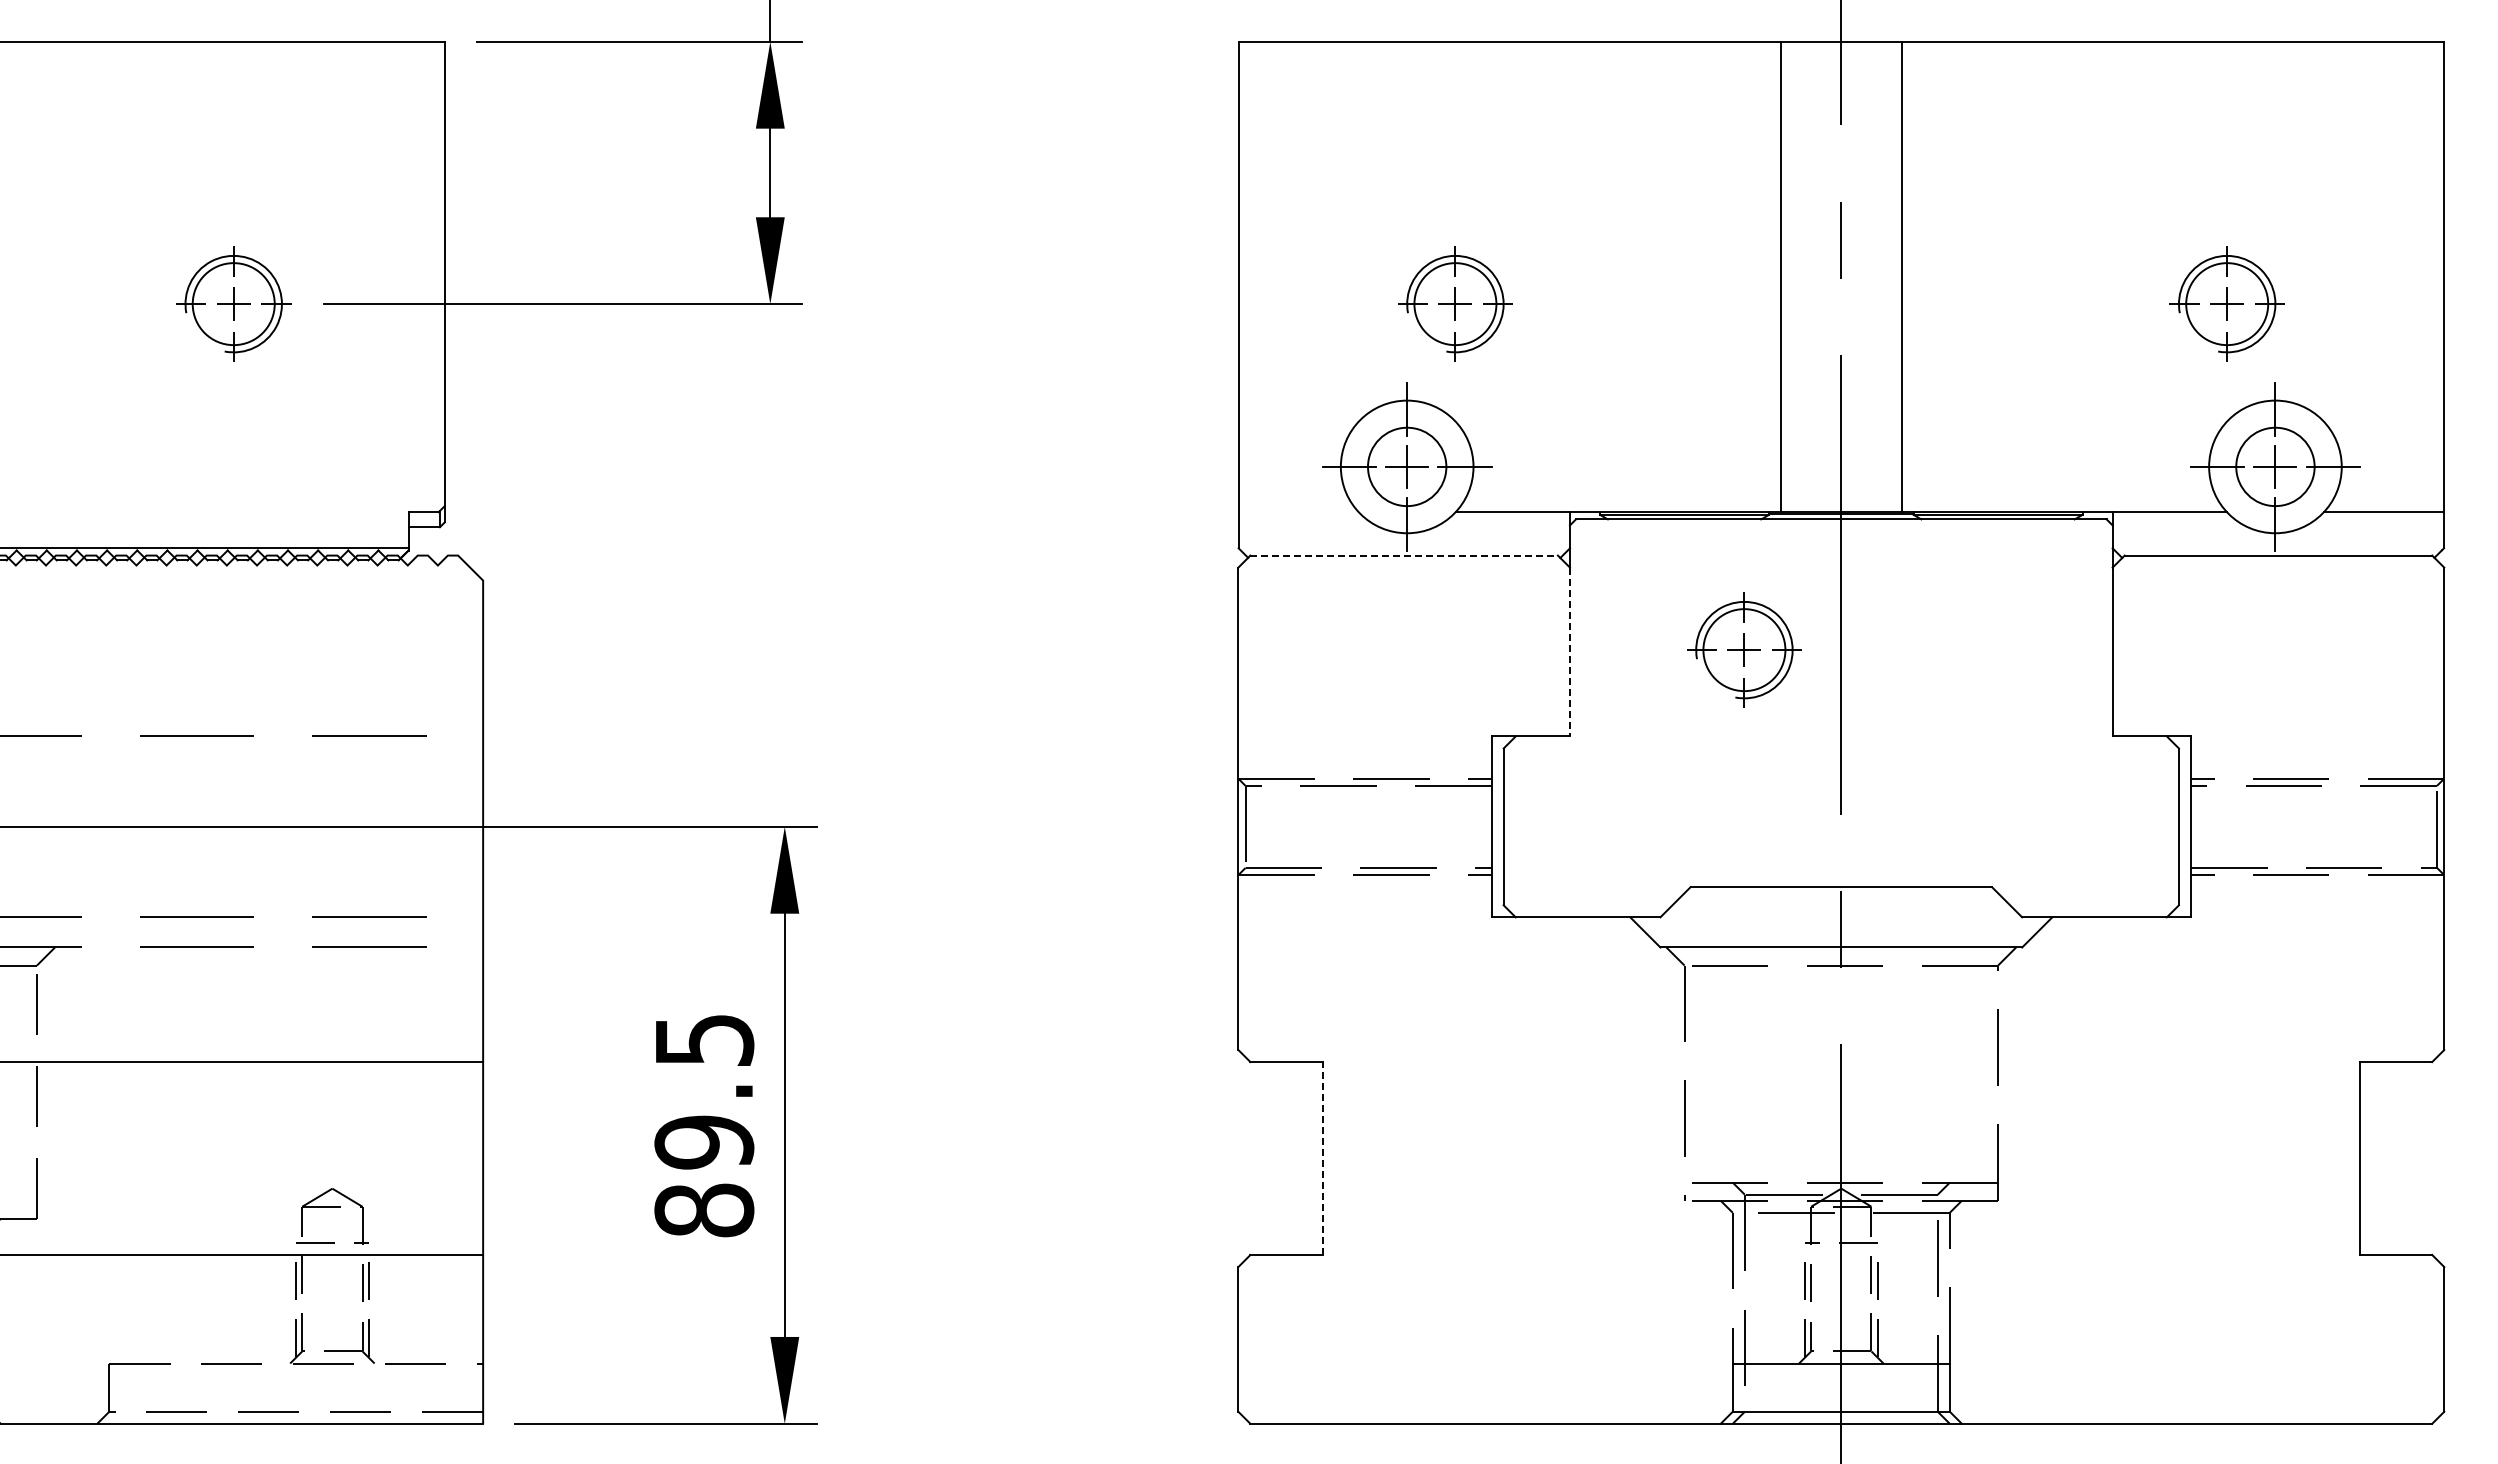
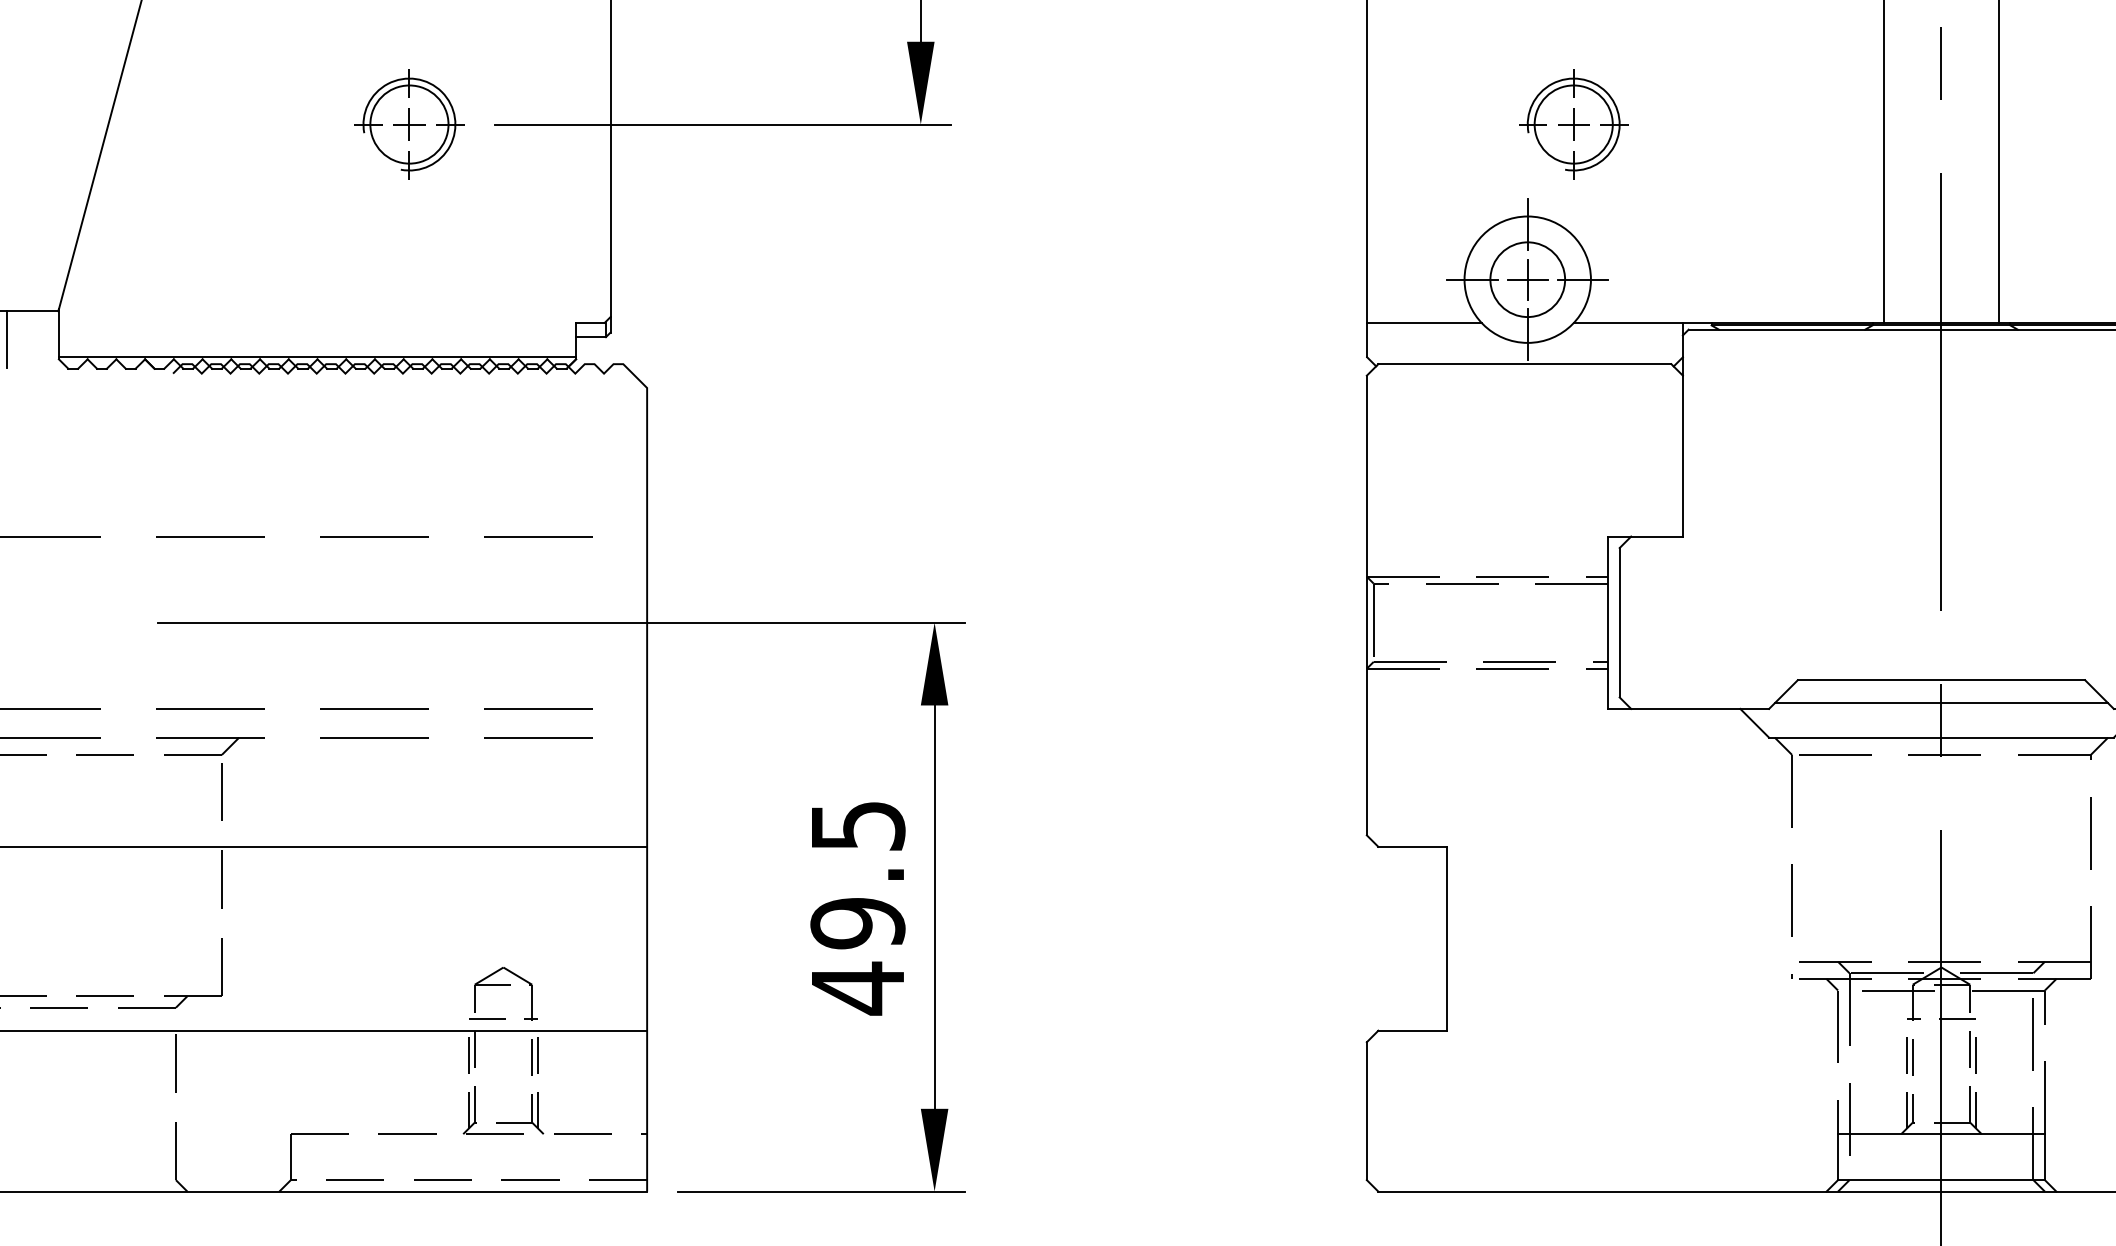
line: (1298, 512) -> (1424, 323), added
line: (1404, 555) -> (1525, 364), dashed -> solid
part: (1744, 649) -> (1849, 453), removed
line: (1569, 652) -> (1682, 456), dashed -> solid
line: (1841, 911) -> (1941, 703), added
line: (1322, 1158) -> (1447, 938), dashed -> solid
text: (704, 1210) -> (858, 988), 89.5 -> 49.5

